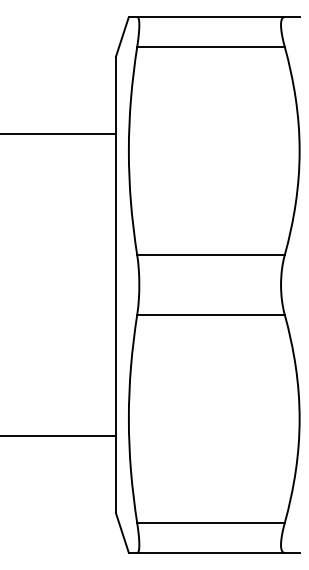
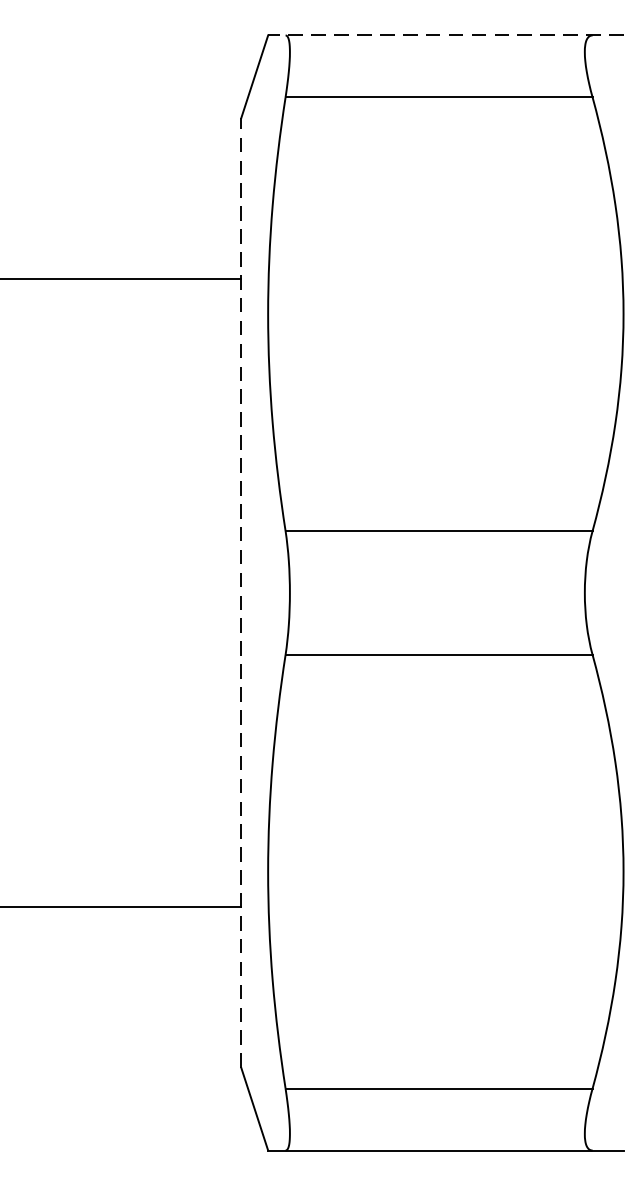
line: (213, 17) -> (444, 36), solid -> dashed
line: (115, 284) -> (240, 591), solid -> dashed

